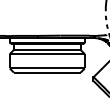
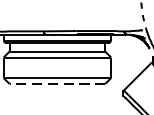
line: (46, 72) -> (56, 83), solid -> dashed

